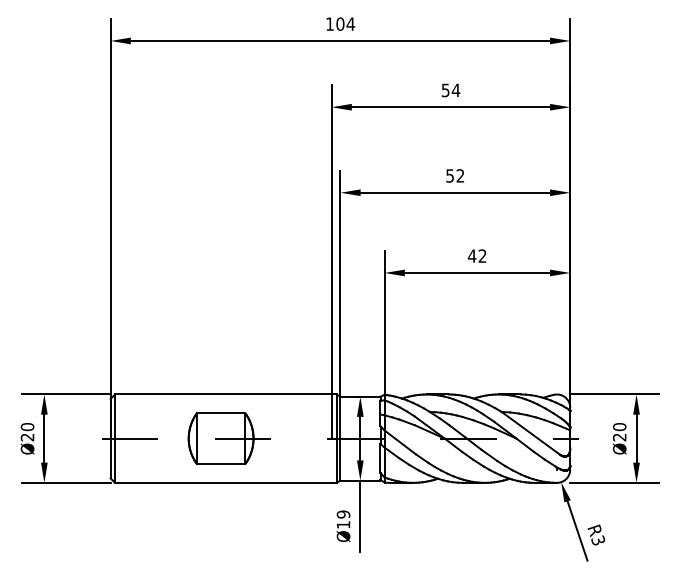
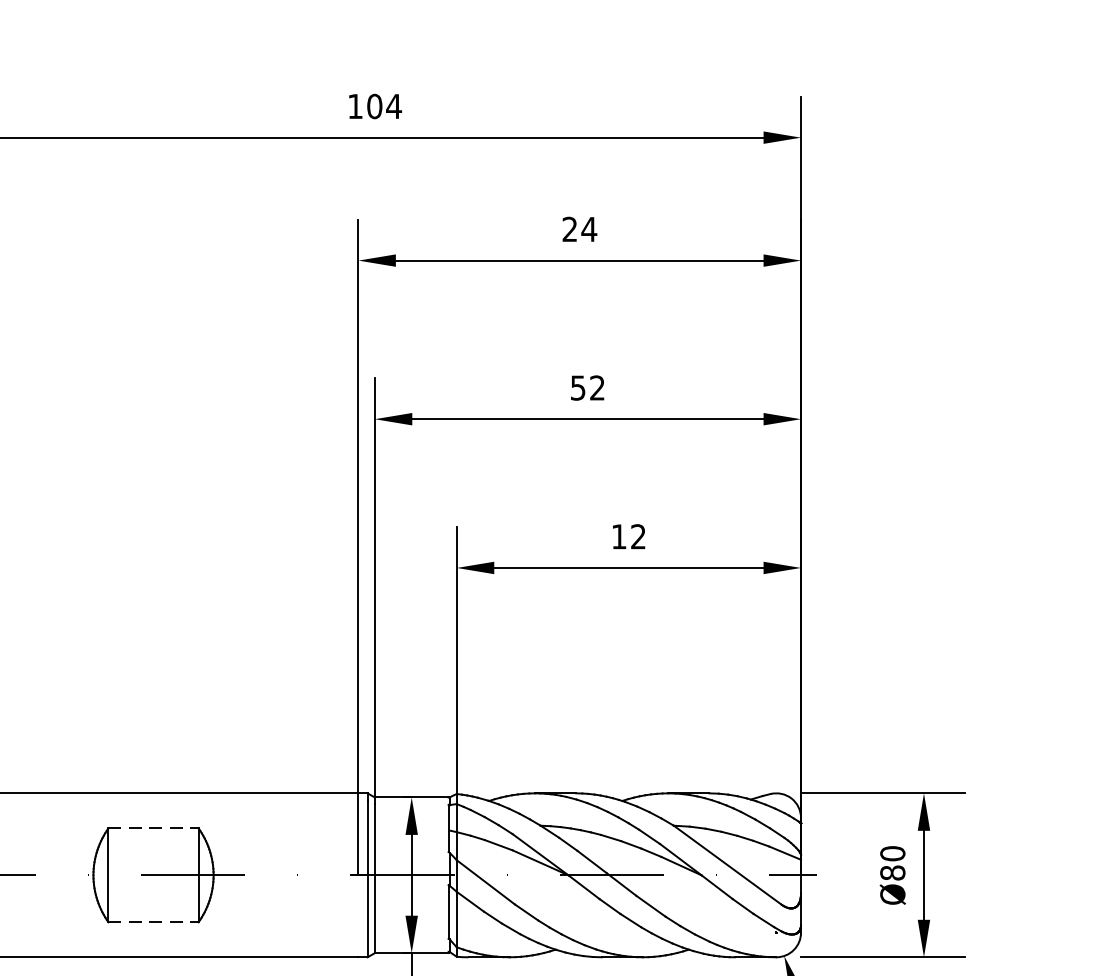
text: (445, 90) -> (569, 229), 54 -> 24
text: (471, 255) -> (617, 535), 42 -> 12
line: (221, 413) -> (154, 828), solid -> dashed
text: (619, 437) -> (892, 873), Ø20 -> Ø80
line: (221, 463) -> (154, 921), solid -> dashed

